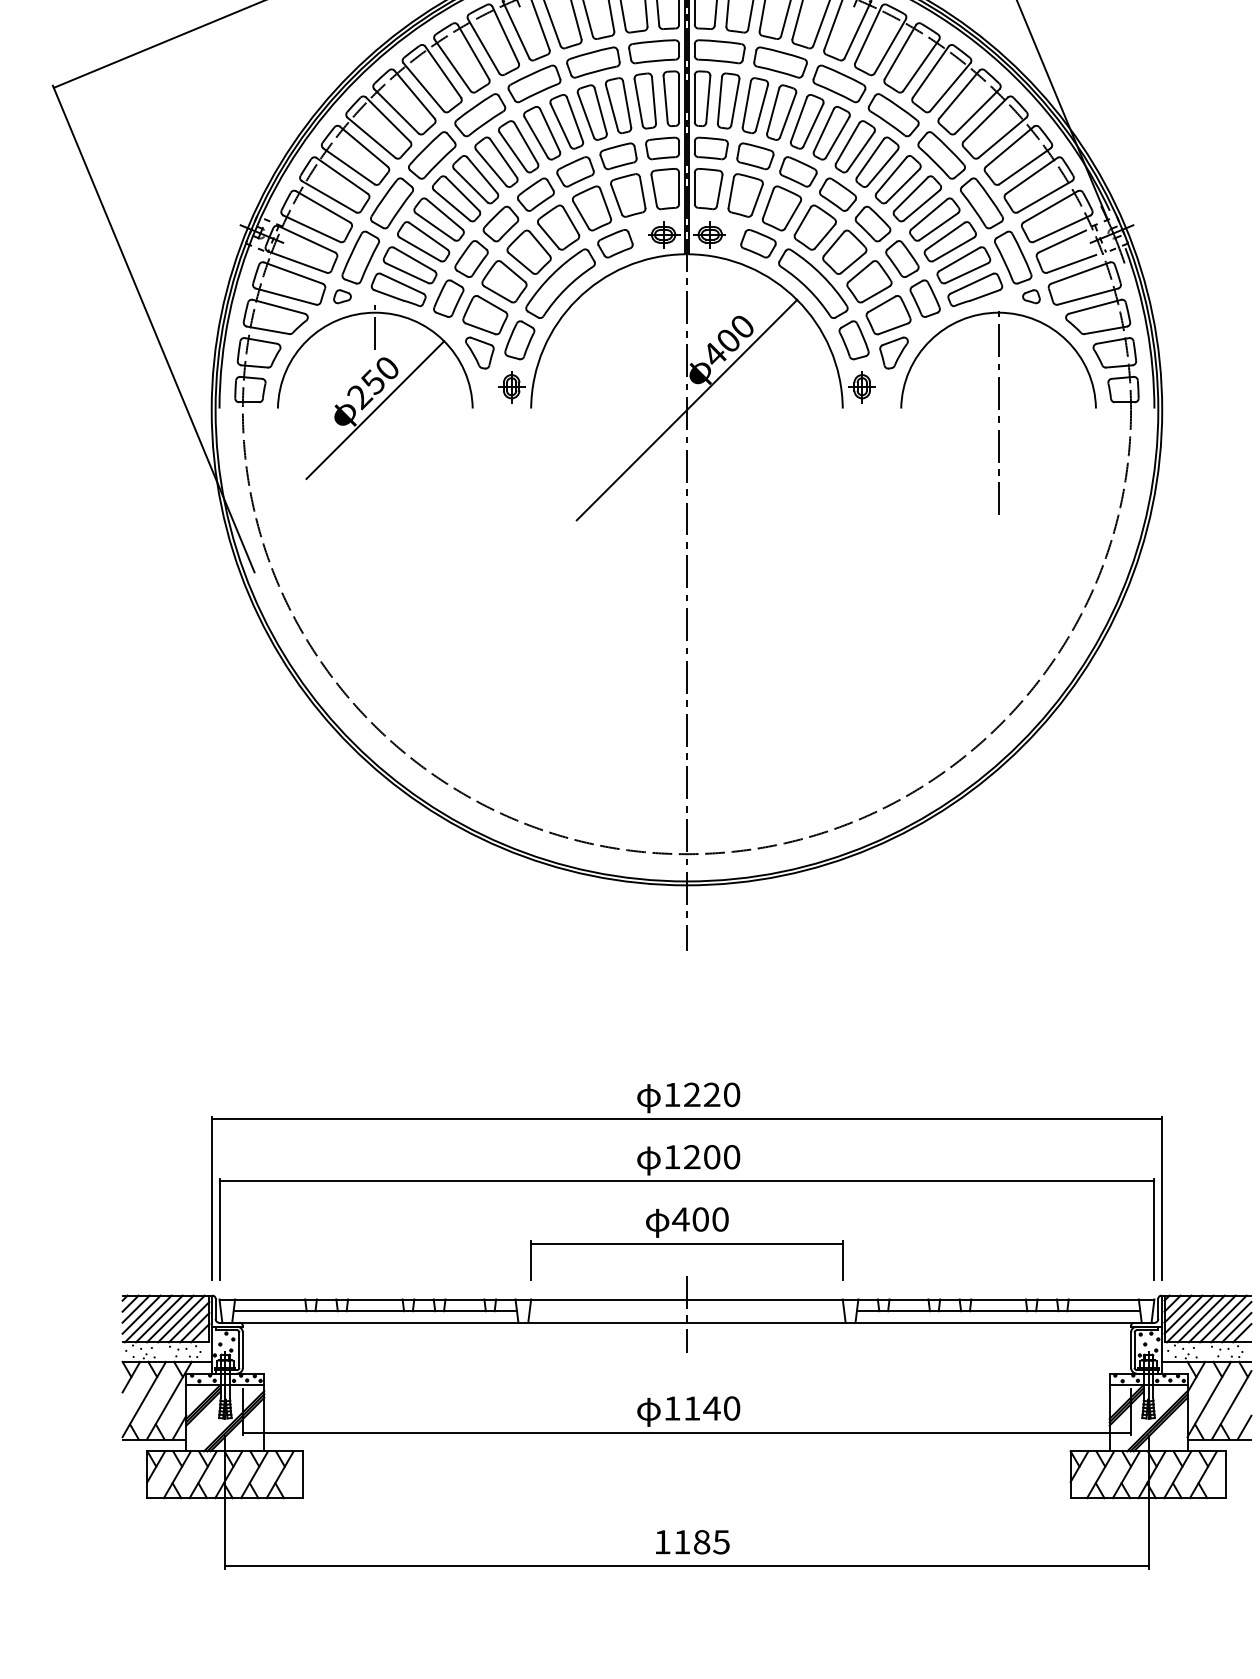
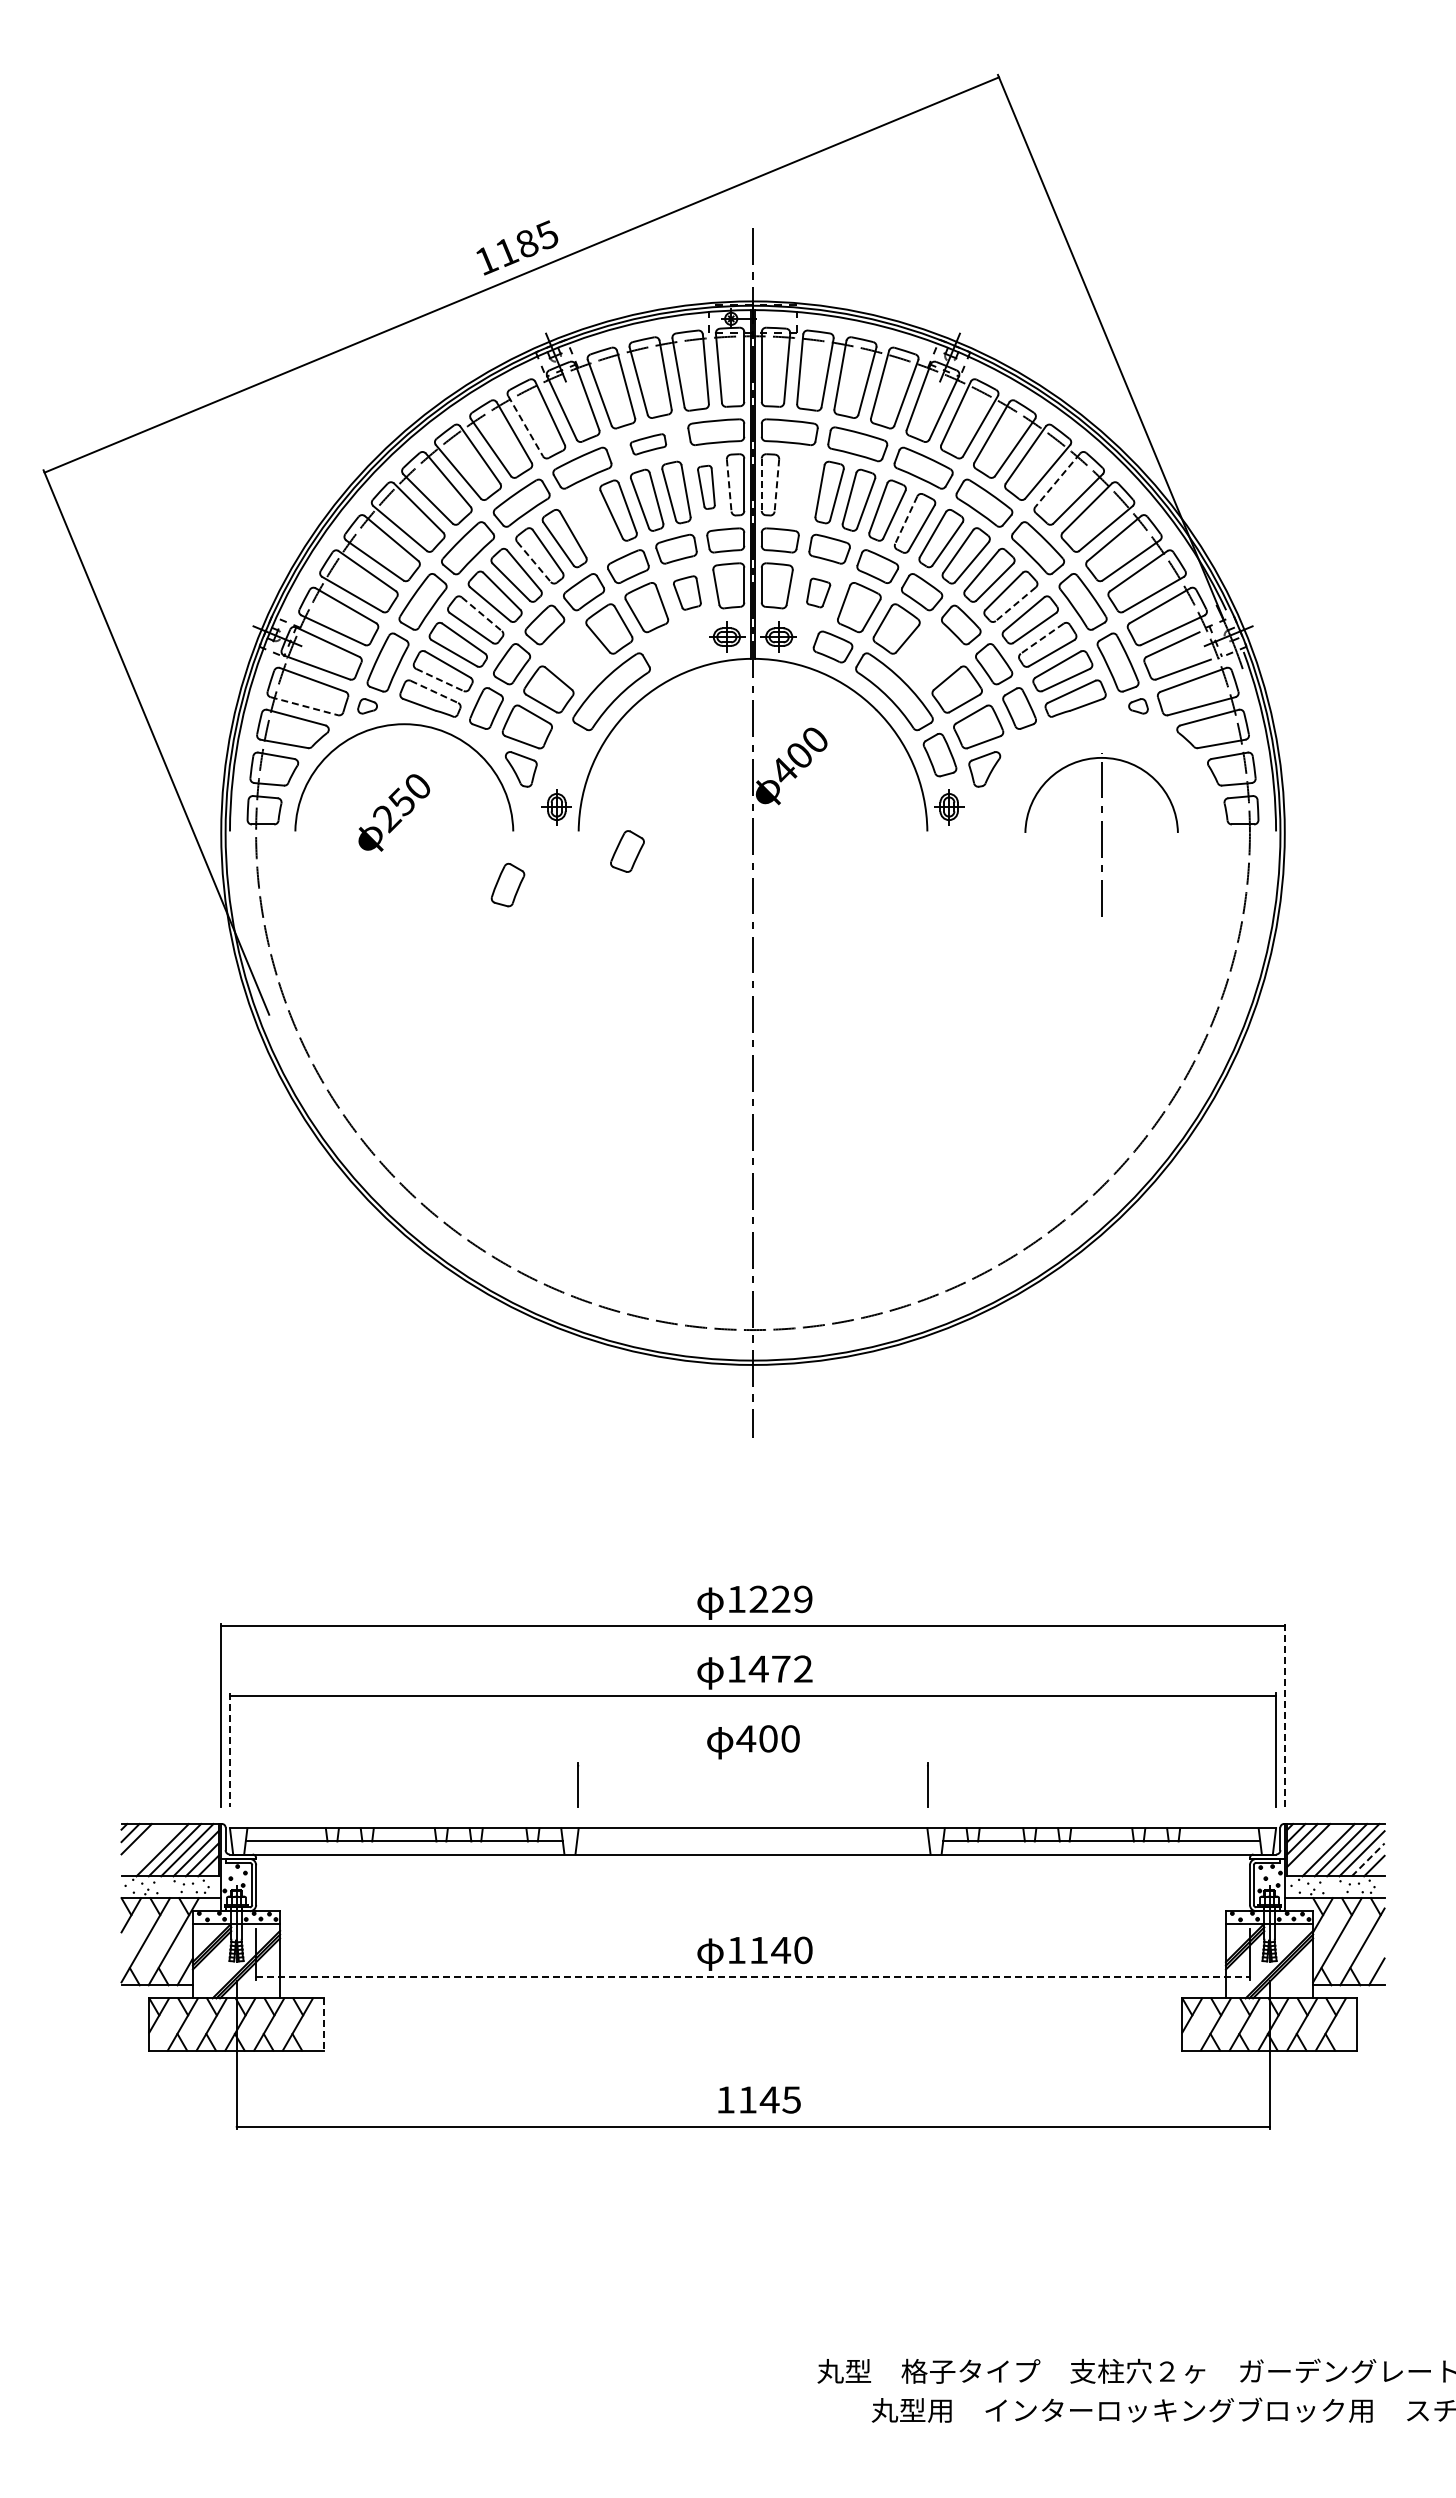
line: (483, 46) -> (525, 426), solid -> dashed
part: (593, 62) -> (648, 444), size x0.6
line: (959, 94) -> (1057, 480), solid -> dashed
line: (665, 99) -> (729, 485), solid -> dashed
line: (694, 99) -> (761, 485), solid -> dashed
line: (707, 99) -> (776, 485), solid -> dashed
part: (645, 101) -> (706, 487), size x0.7
part: (728, 101) -> (799, 487), removed
line: (824, 130) -> (906, 520), solid -> dashed
part: (541, 133) -> (590, 523), removed
line: (491, 168) -> (534, 562), solid -> dashed
part: (628, 194) -> (687, 592), size x0.7
part: (745, 194) -> (818, 592), size x0.6
line: (921, 205) -> (1015, 604), solid -> dashed
line: (445, 214) -> (482, 614), solid -> dashed
line: (944, 236) -> (1041, 638), solid -> dashed
part: (614, 243) -> (672, 646), removed
part: (529, 252) -> (576, 656), removed
part: (844, 252) -> (929, 656), removed
line: (407, 273) -> (440, 680), solid -> dashed
line: (402, 284) -> (434, 692), solid -> dashed
line: (286, 296) -> (304, 706), solid -> dashed
line: (375, 327) -> (404, 740), removed
part: (519, 339) -> (507, 884), moved
line: (686, 409) -> (752, 832), removed
line: (375, 410) -> (404, 833), removed
part: (998, 413) -> (1101, 836), size x0.7
part: (574, 426) -> (627, 851), added
text: (732, 1094) -> (803, 1599), 1220 -> 1229
text: (711, 1156) -> (780, 1668), 1200 -> 1472
line: (1161, 1198) -> (1284, 1715), solid -> dashed
line: (219, 1229) -> (229, 1750), solid -> dashed
line: (686, 1243) -> (752, 1765), removed
line: (687, 1313) -> (753, 1844), removed
line: (141, 1314) -> (142, 1845), removed
line: (148, 1319) -> (150, 1850), removed
line: (1190, 1319) -> (1316, 1850), removed
line: (1237, 1327) -> (1368, 1859), solid -> dashed
line: (687, 1432) -> (753, 1977), solid -> dashed
line: (303, 1475) -> (323, 2025), solid -> dashed
text: (701, 1541) -> (769, 2099), 1185 -> 1145

